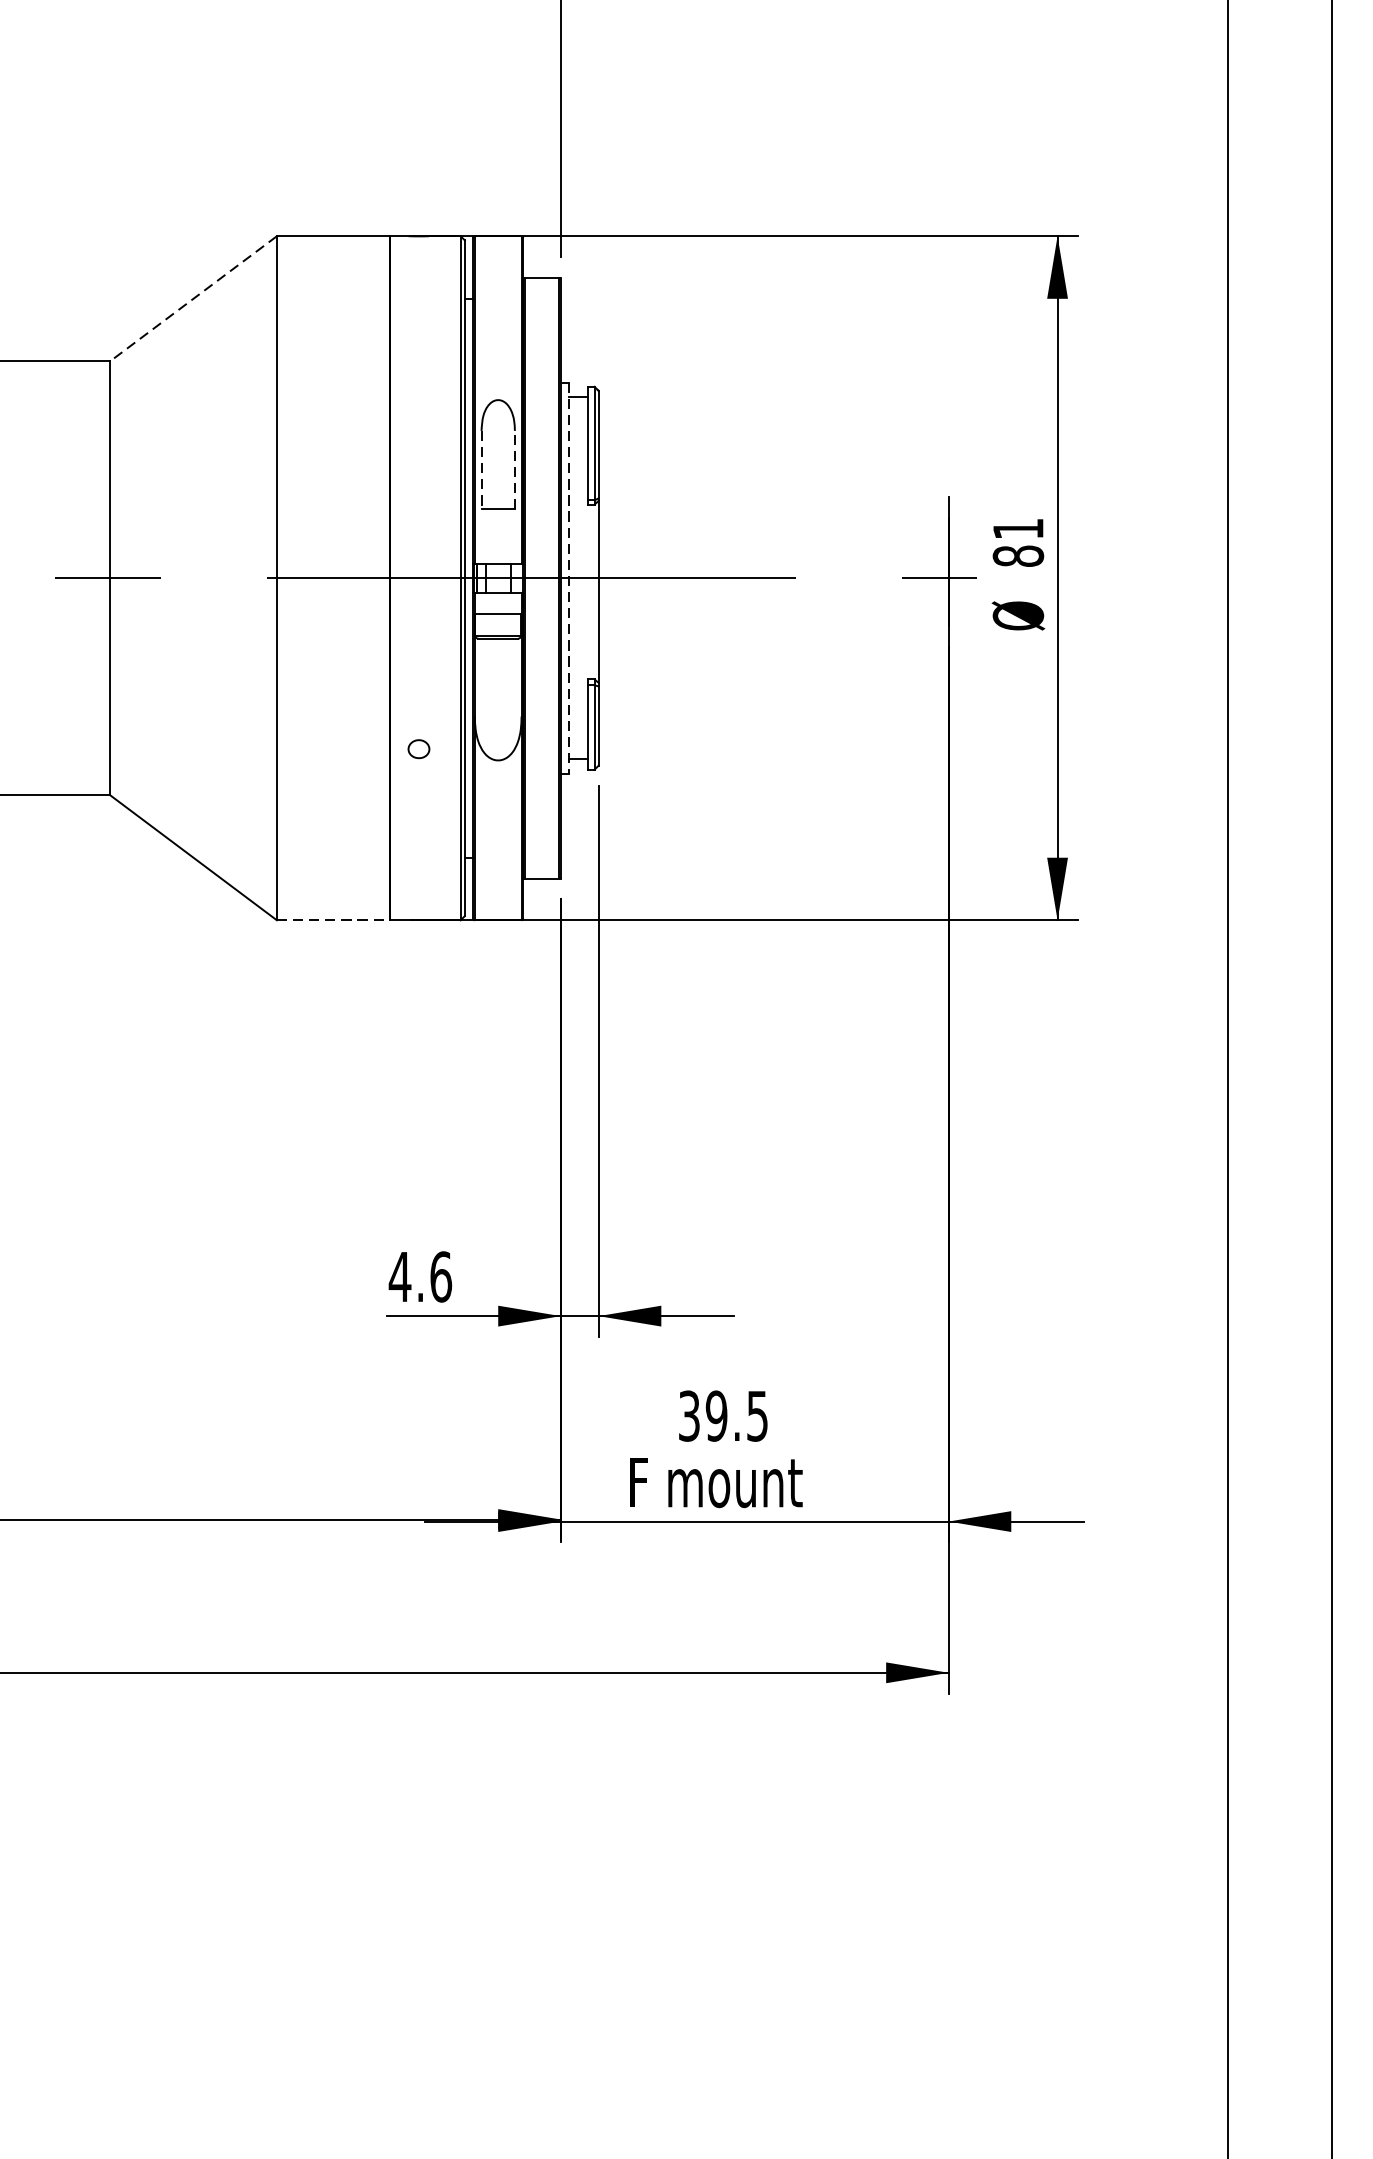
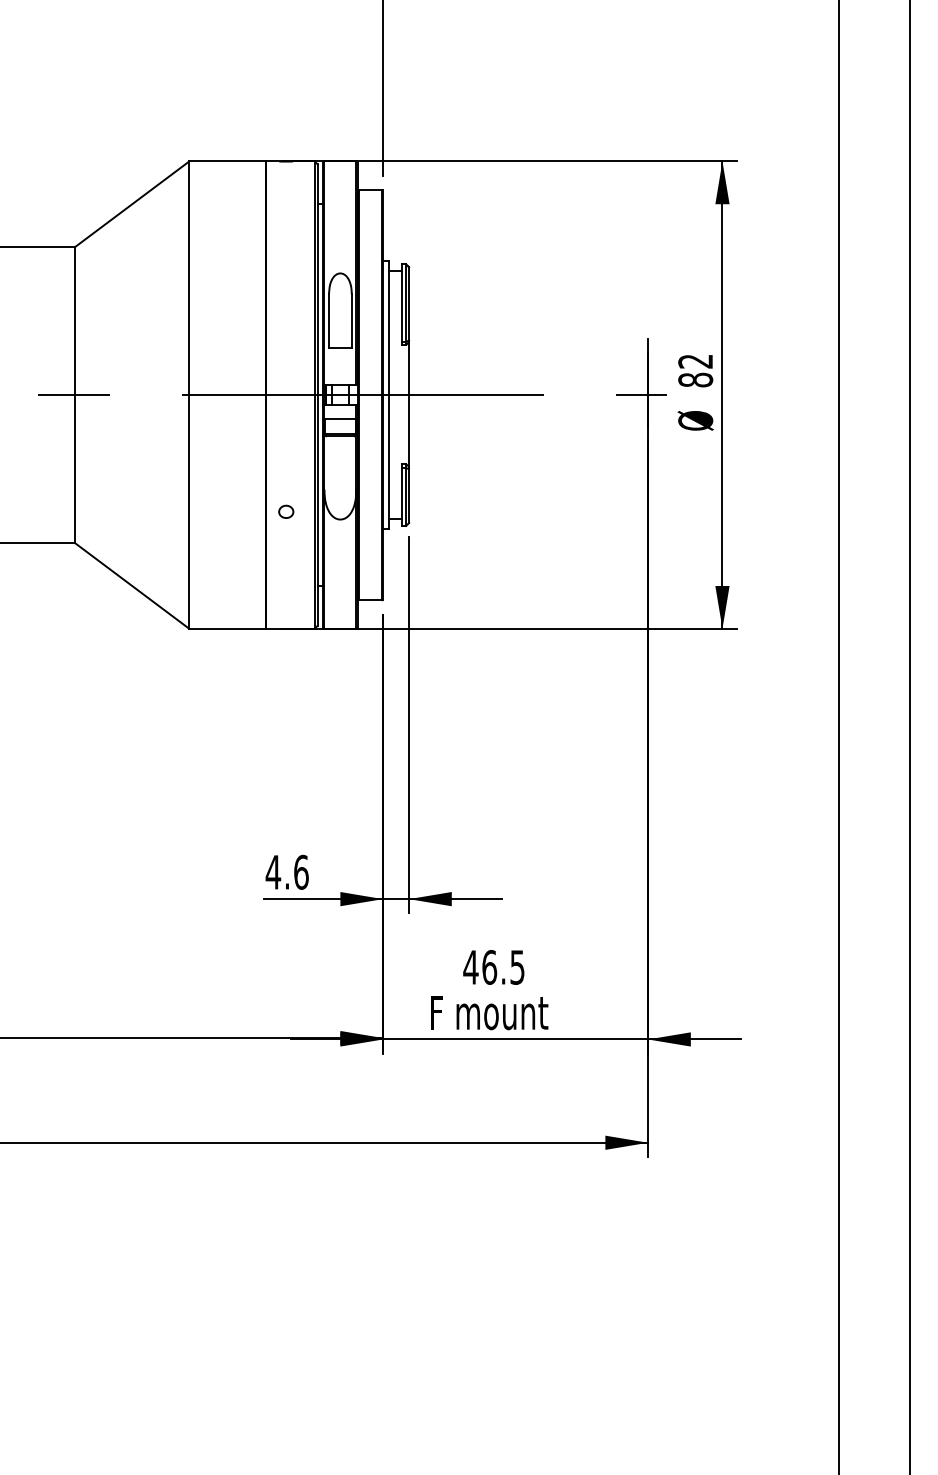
line: (192, 299) -> (131, 204), dashed -> solid
line: (482, 470) -> (329, 321), dashed -> solid
line: (514, 470) -> (351, 321), dashed -> solid
text: (1018, 529) -> (695, 361), 81 -> 82
line: (568, 578) -> (388, 395), dashed -> solid
line: (332, 919) -> (227, 628), dashed -> solid
text: (703, 1416) -> (480, 967), 39.5 -> 46.5

